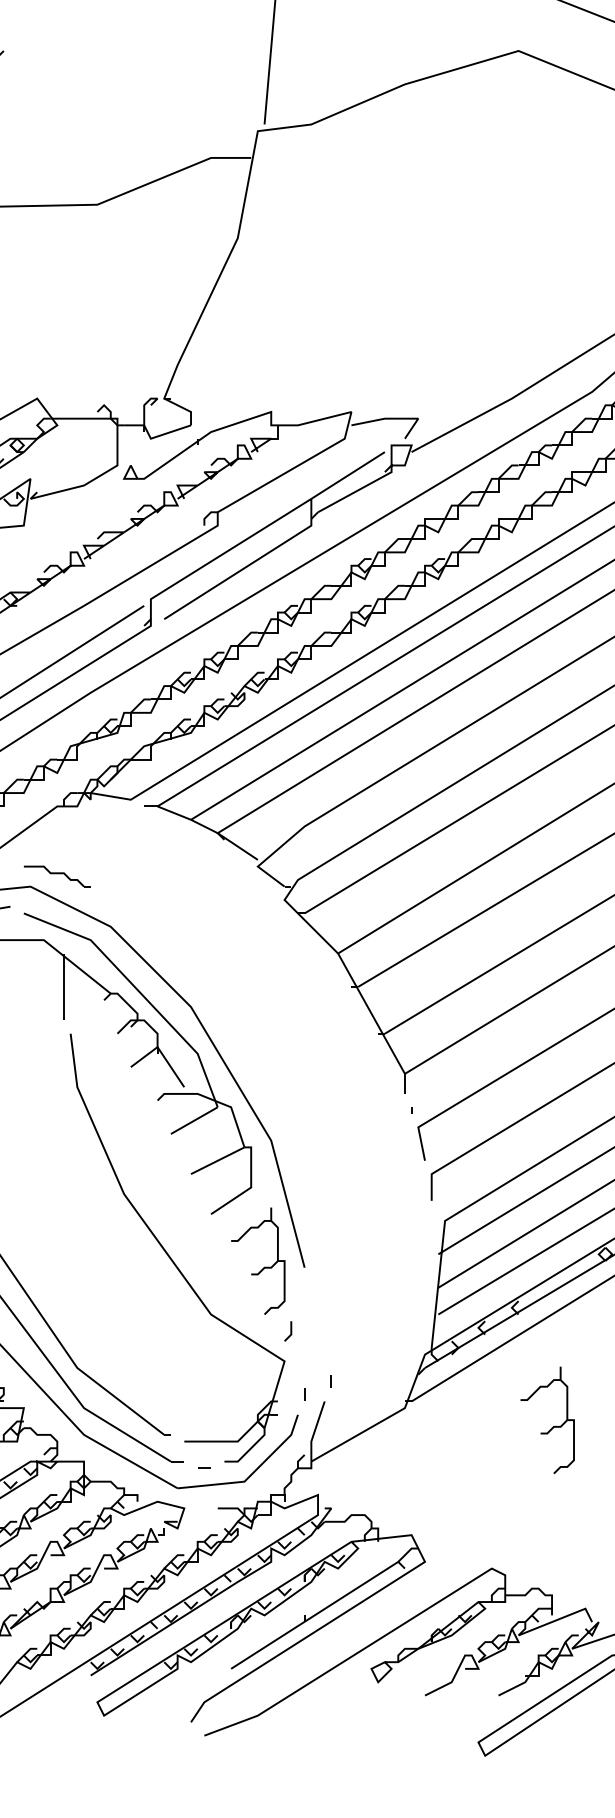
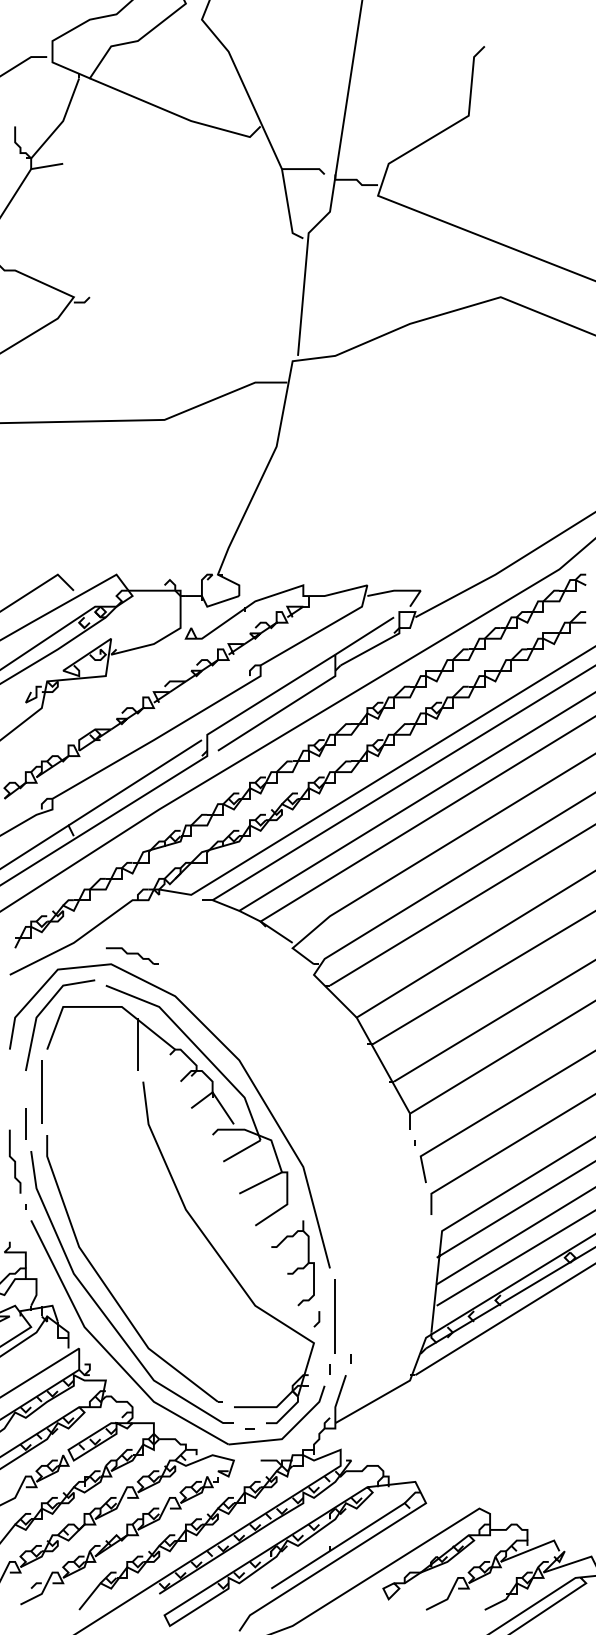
line: (310, 1327) -> (334, 1316), added
part: (553, 1425) -> (528, 1394), removed

